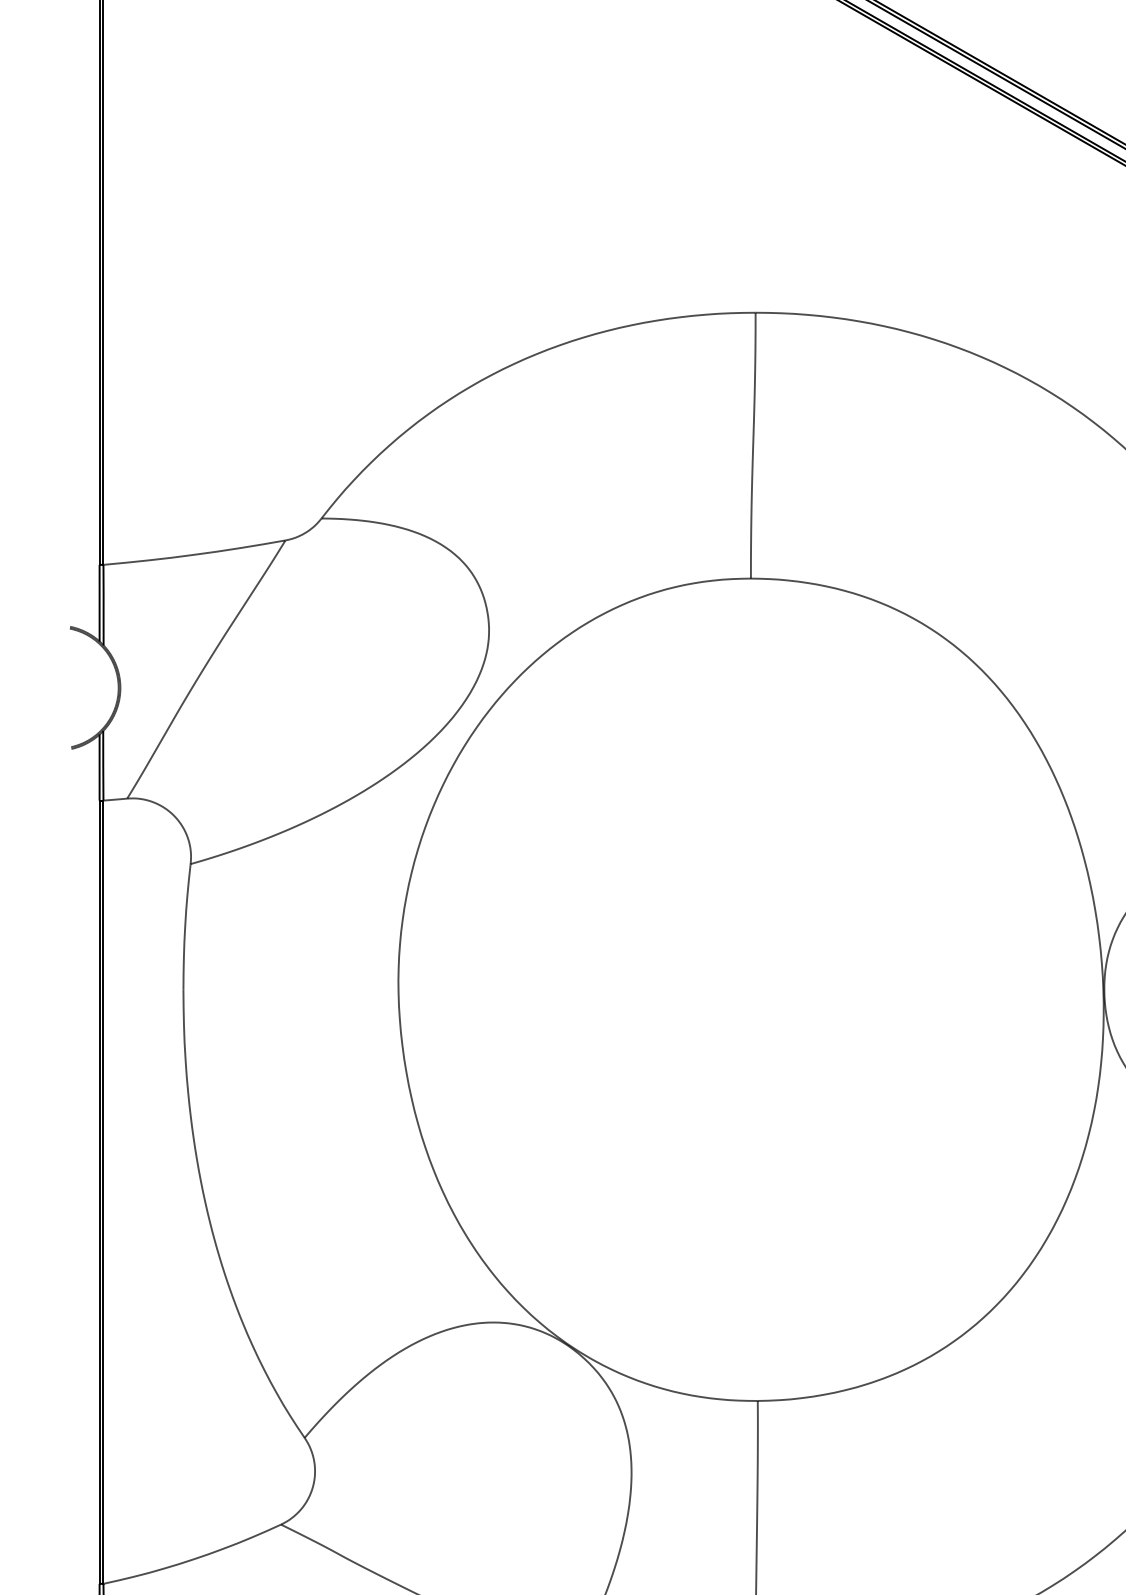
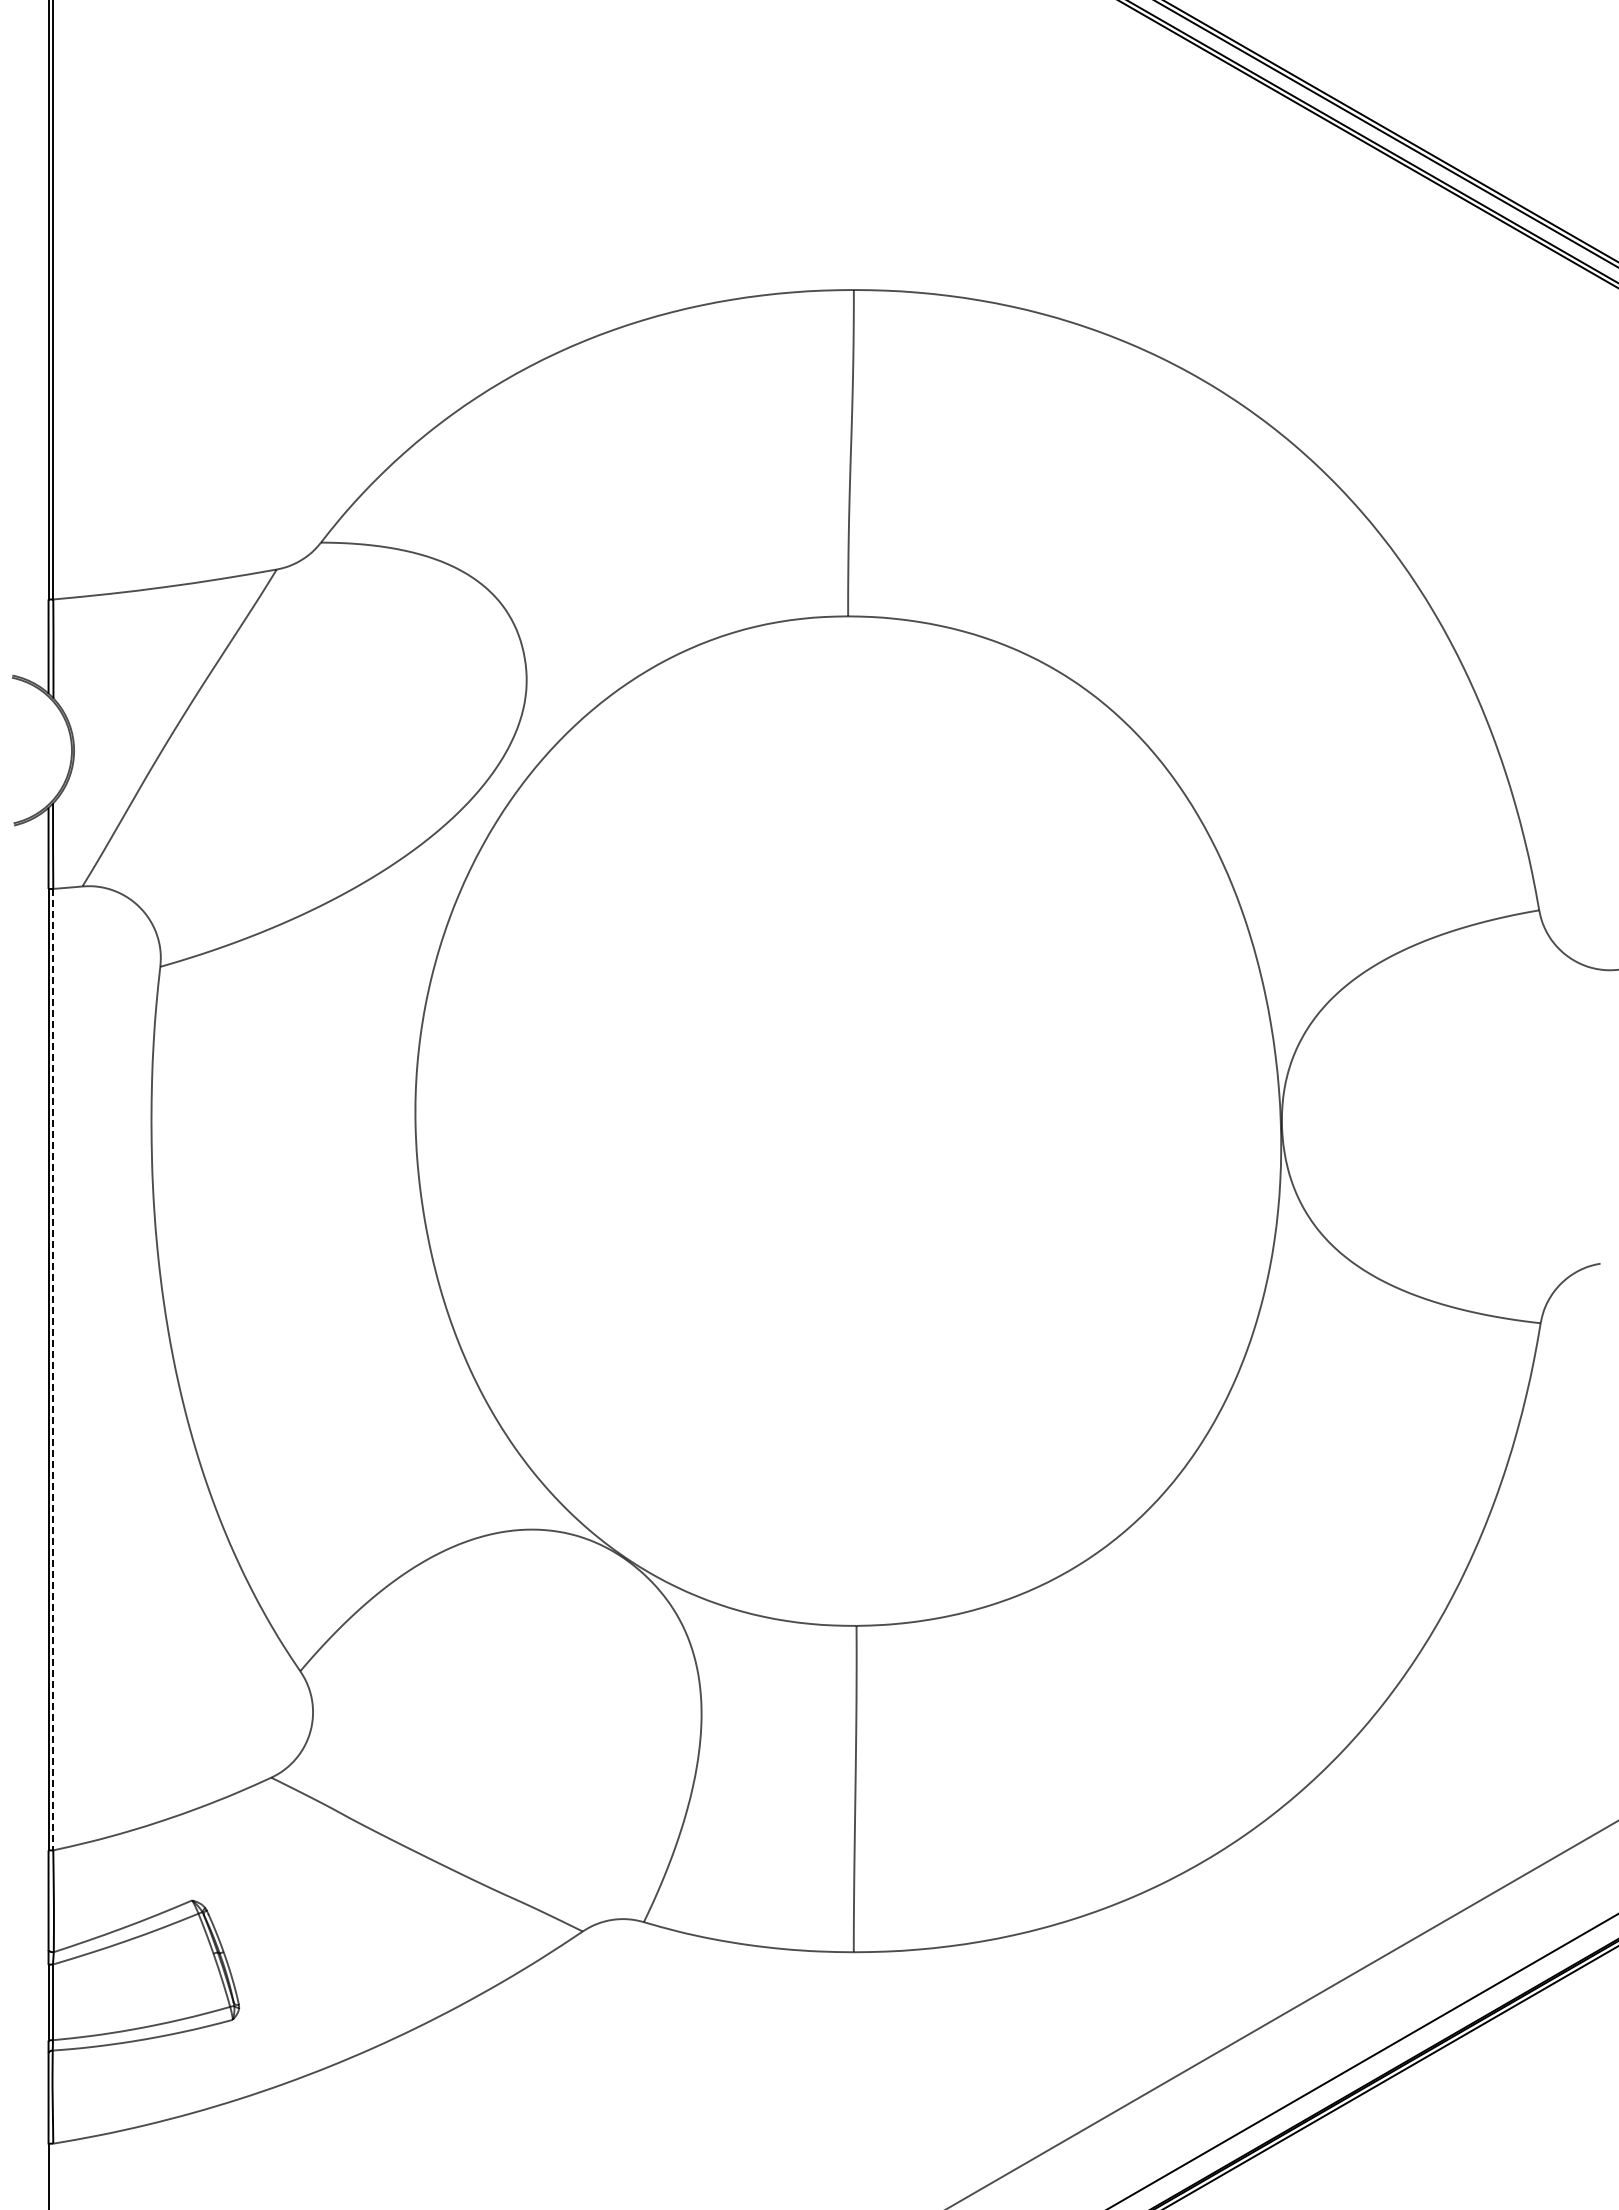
line: (103, 1192) -> (53, 1369), solid -> dashed

